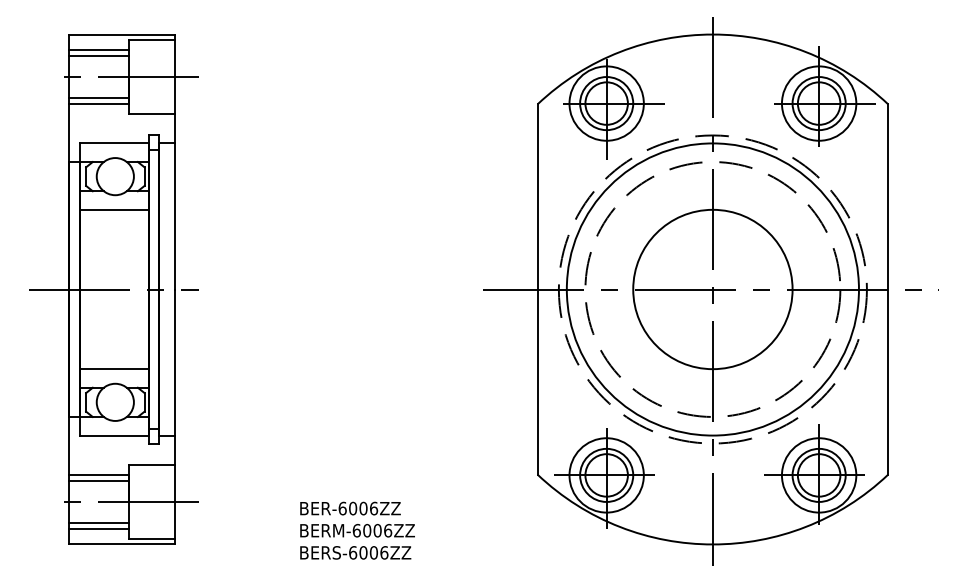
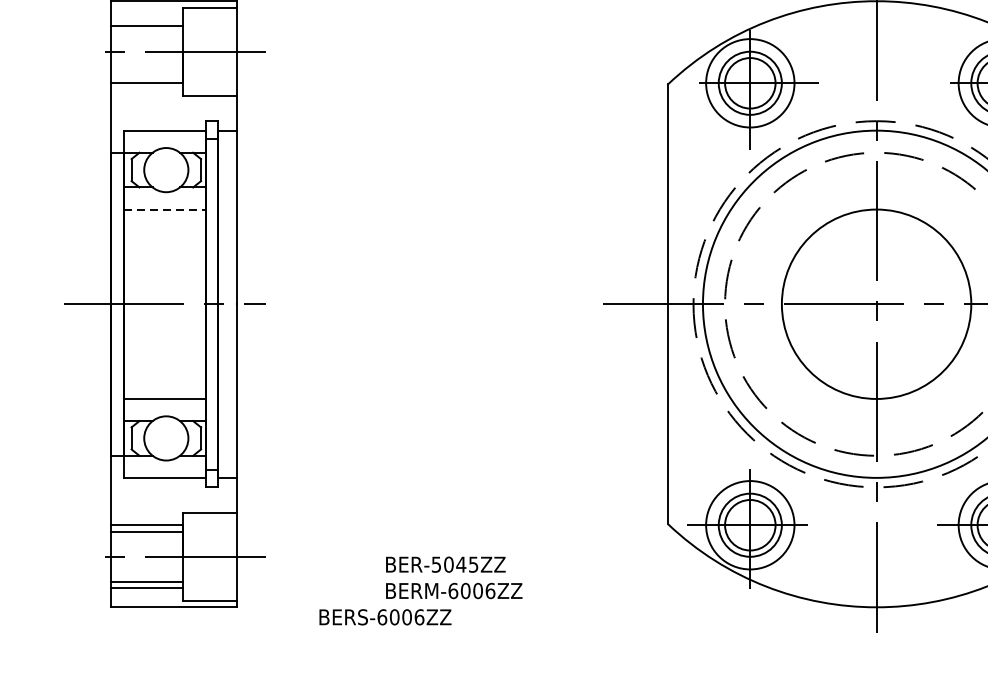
line: (98, 50) -> (146, 20), removed
line: (98, 98) -> (146, 77), removed
line: (114, 209) -> (165, 209), solid -> dashed
text: (358, 508) -> (455, 564), BER-6006ZZ -> BER-5045ZZ
text: (355, 552) -> (385, 616), moved

